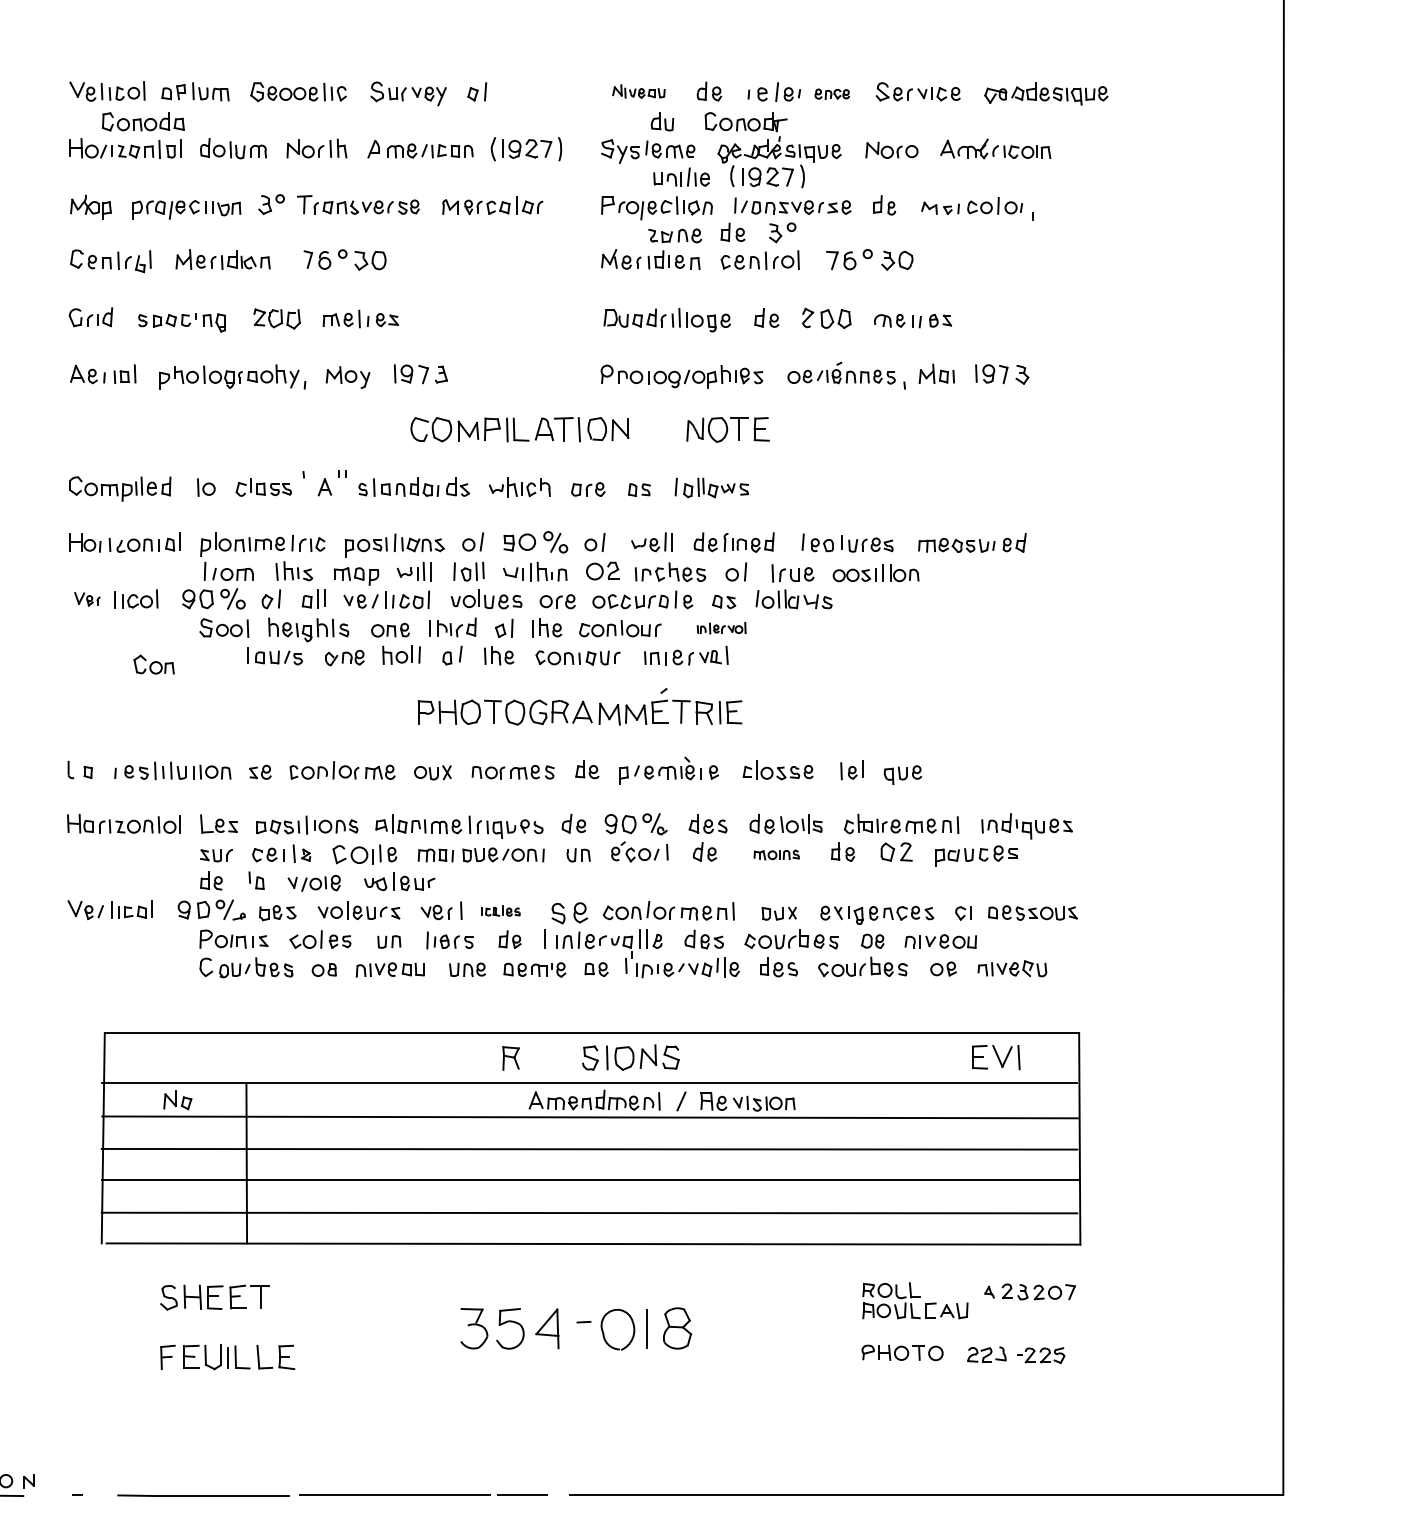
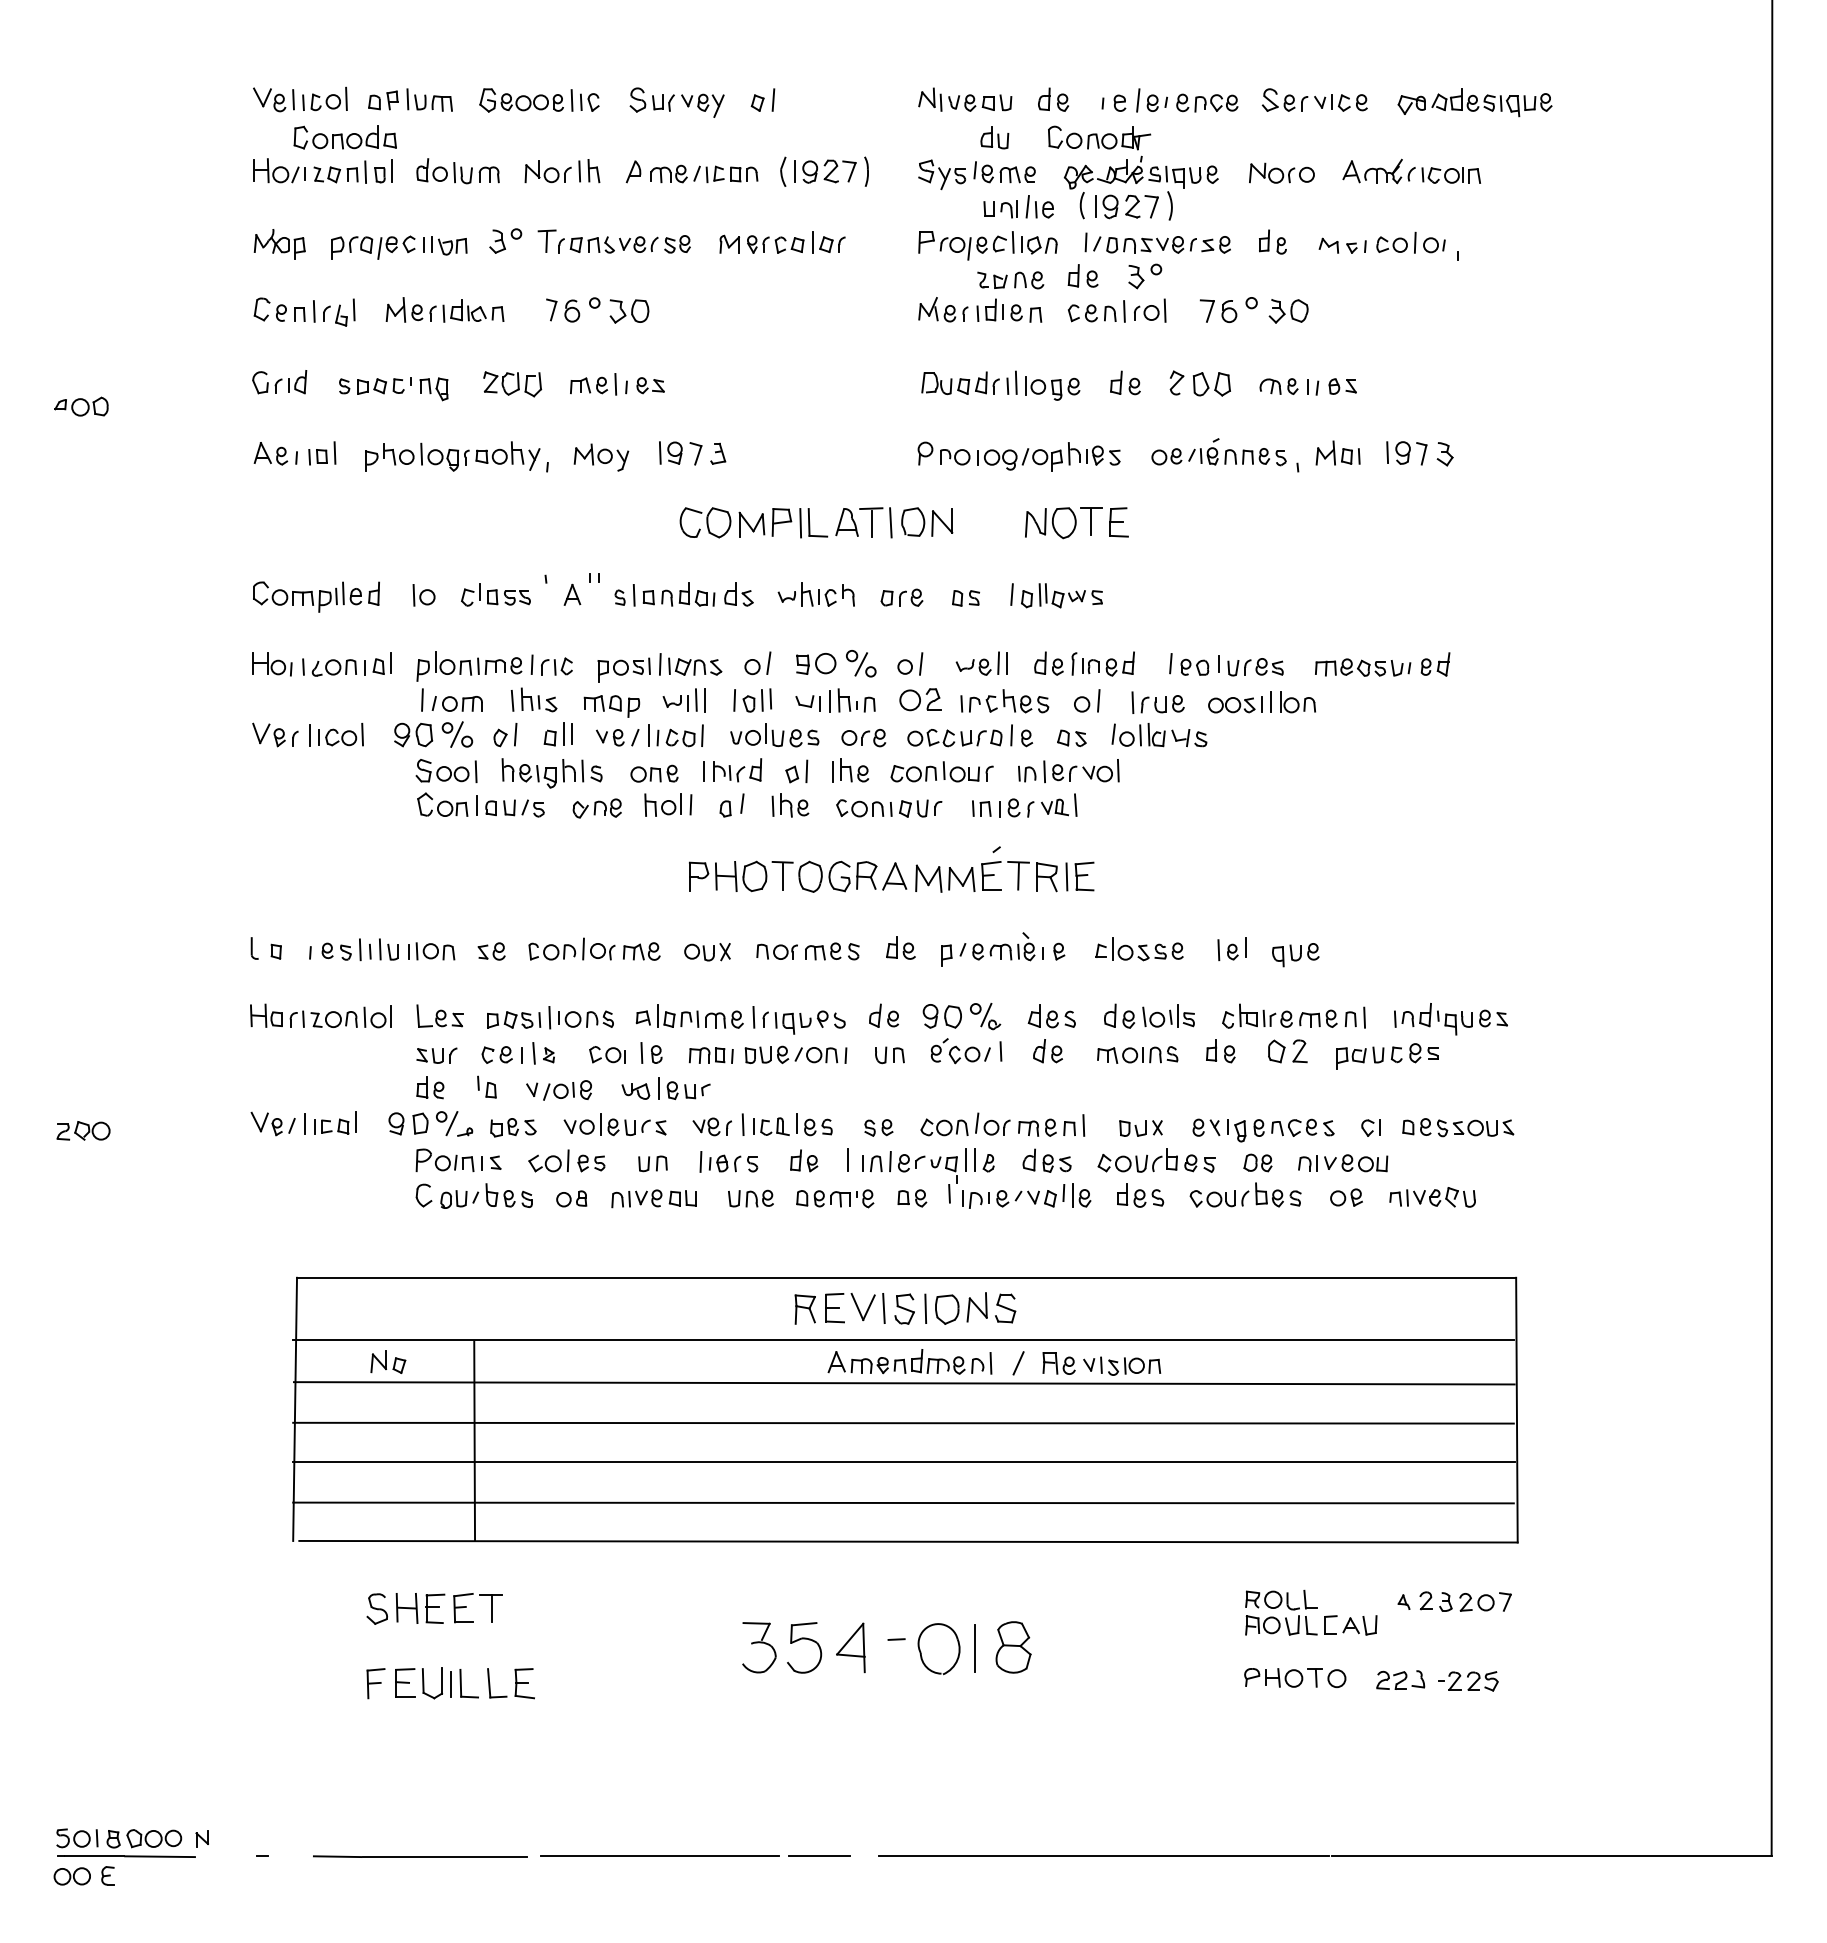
part: (639, 91) -> (965, 99), size x1.43
part: (832, 93) -> (1207, 102), size x1.43
part: (87, 598) -> (275, 734), size x1.43
part: (721, 628) -> (1068, 771), size x1.67
part: (153, 664) -> (442, 804), moved
part: (352, 854) -> (607, 1054), size x0.71
part: (776, 854) -> (1137, 1054), size x1.43
part: (500, 910) -> (792, 1124), size x1.67
part: (569, 912) -> (878, 1127), size x0.62
part: (996, 1057) -> (855, 1308), moved

